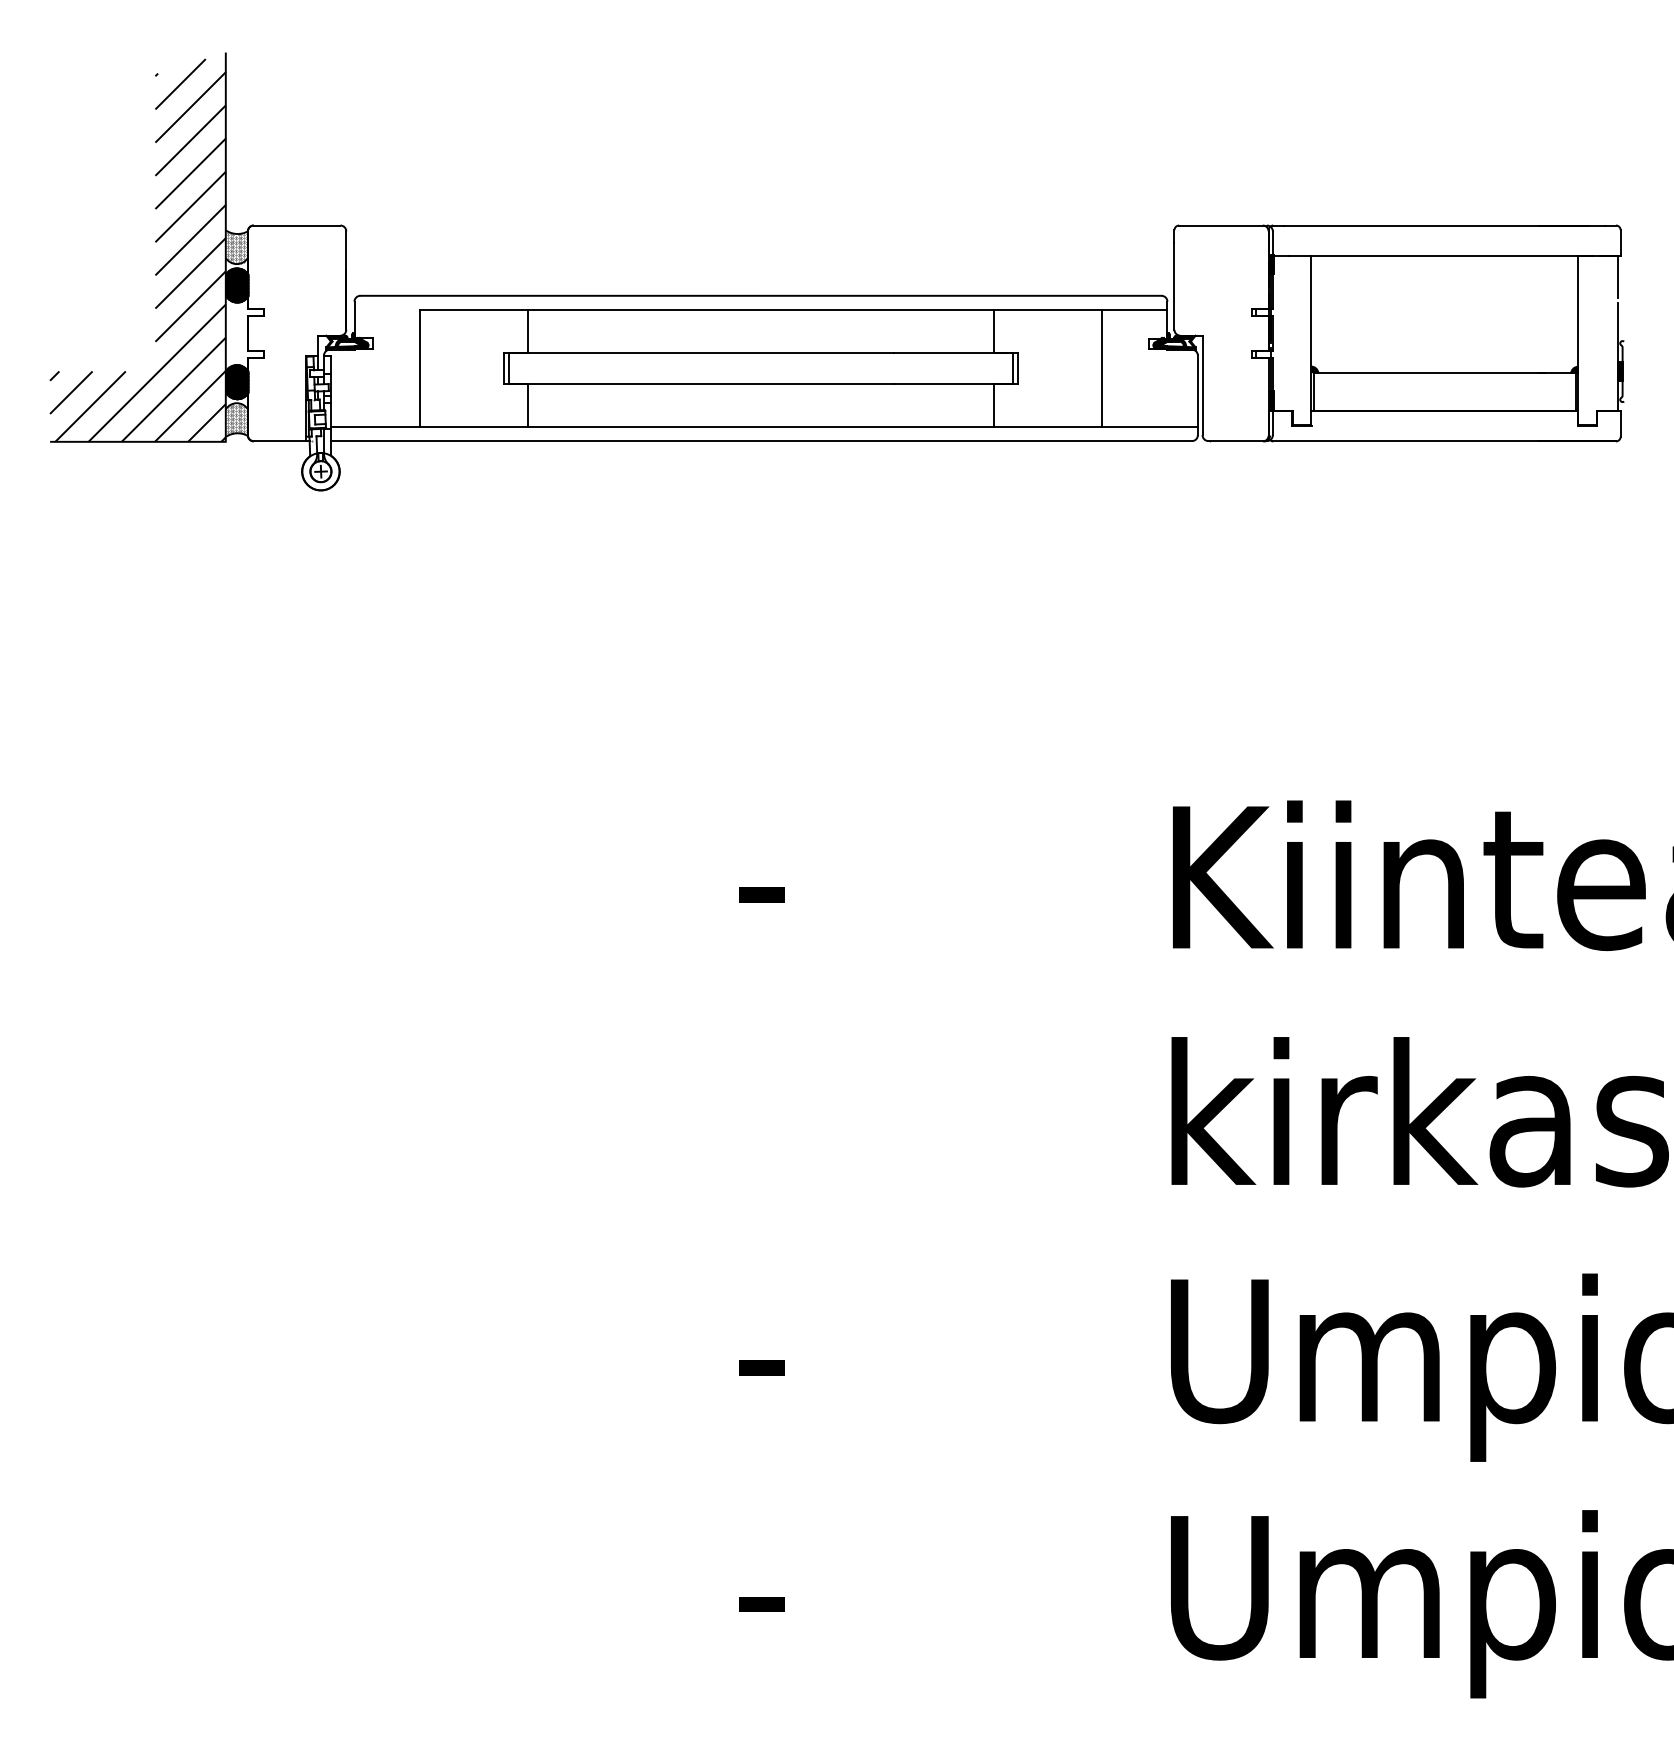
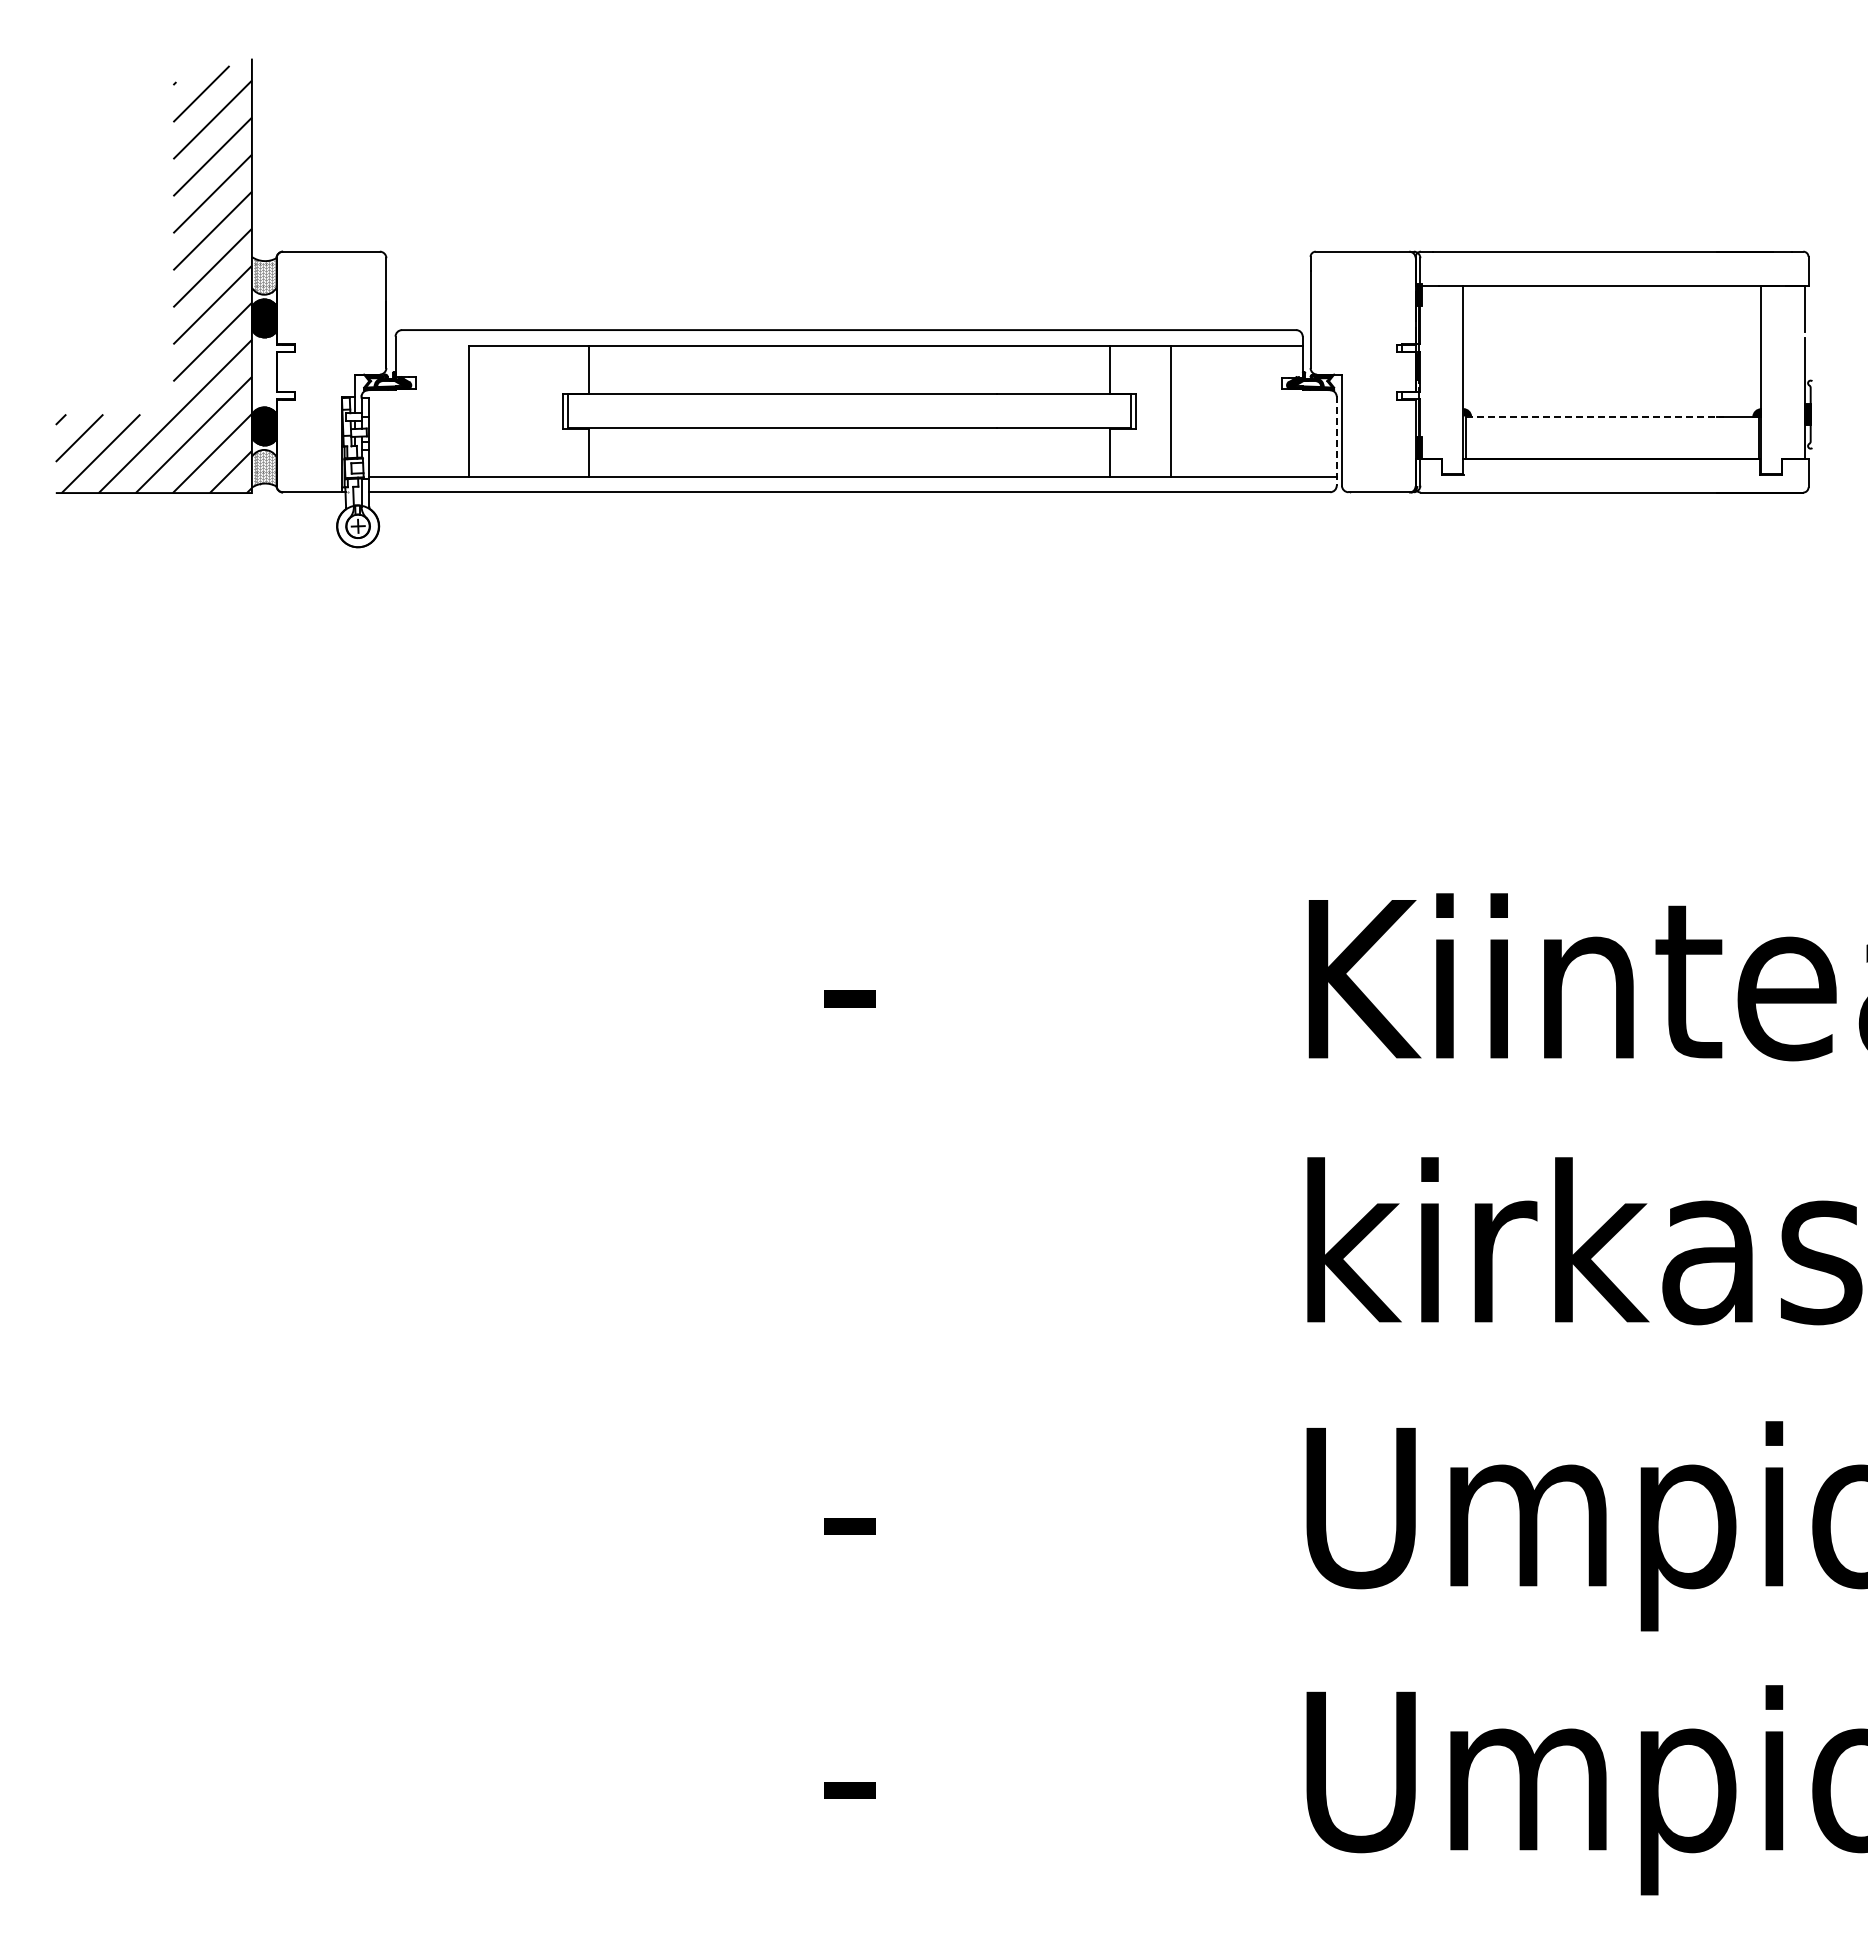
line: (1101, 367) -> (1170, 410), moved
line: (1429, 373) -> (1595, 416), solid -> dashed
line: (1197, 395) -> (1336, 441), solid -> dashed

